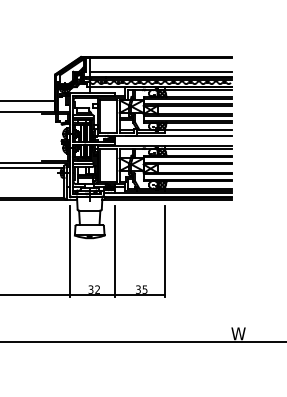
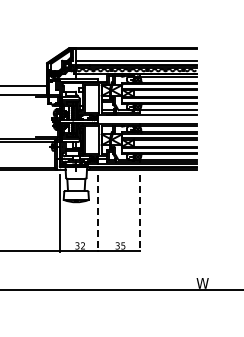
line: (115, 251) -> (98, 213), solid -> dashed
line: (165, 251) -> (140, 213), solid -> dashed

